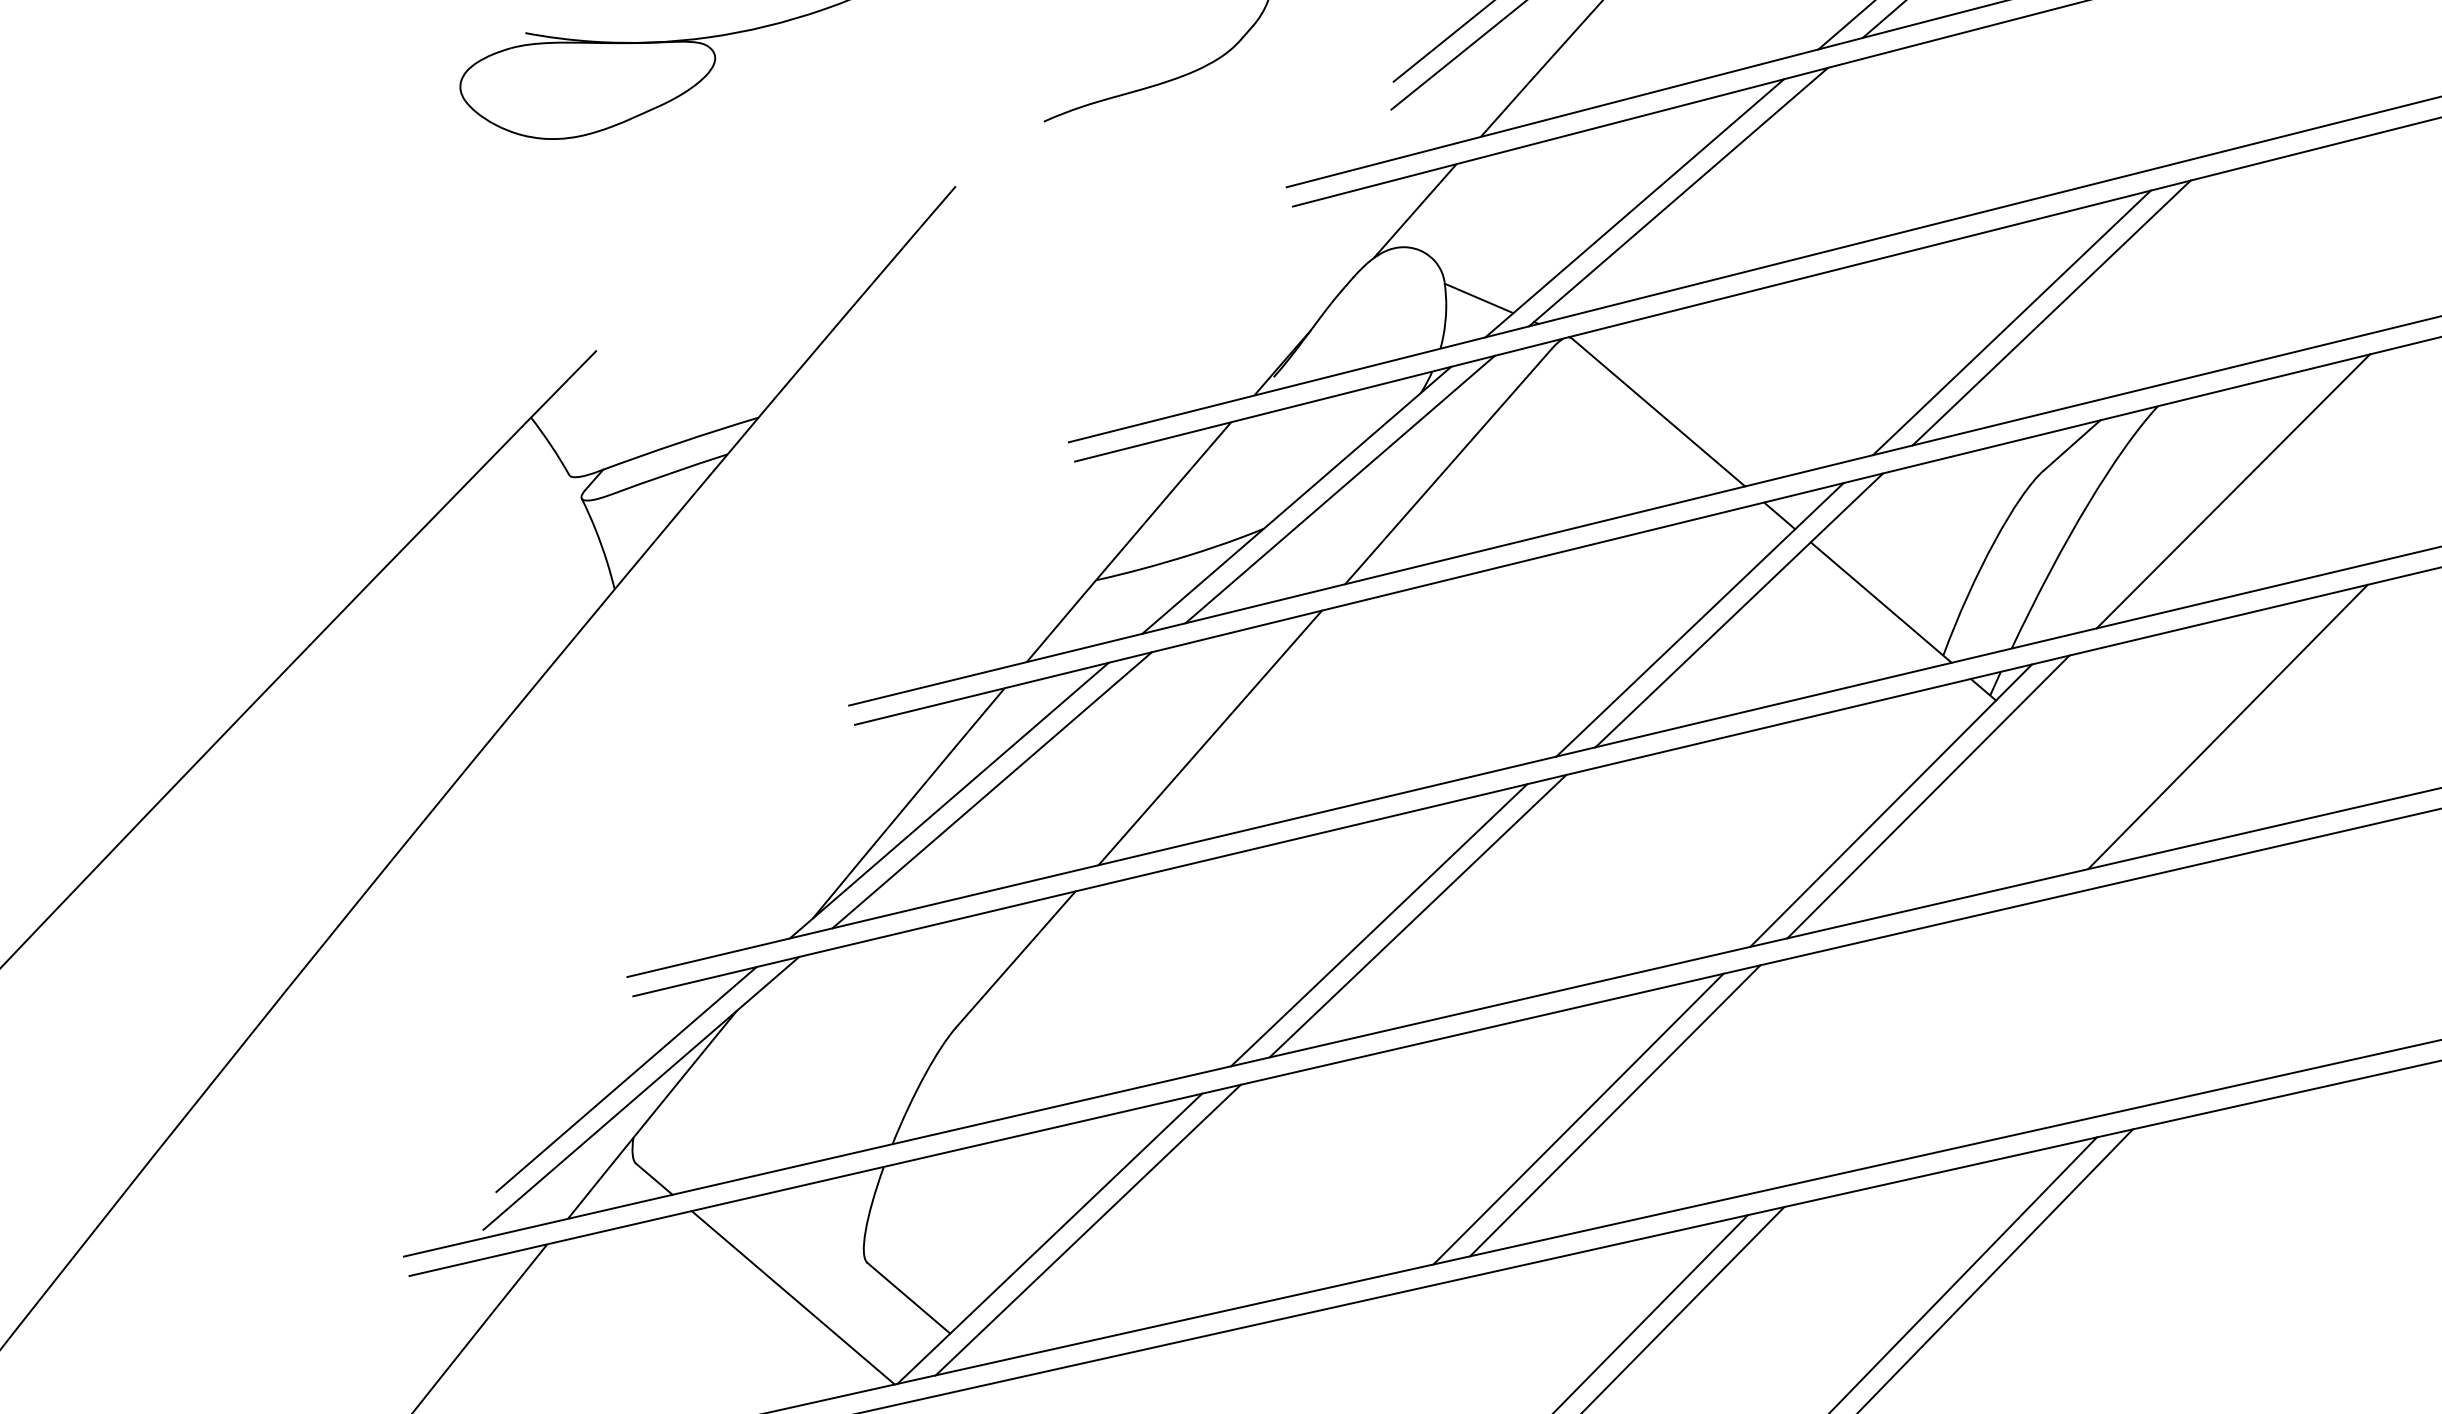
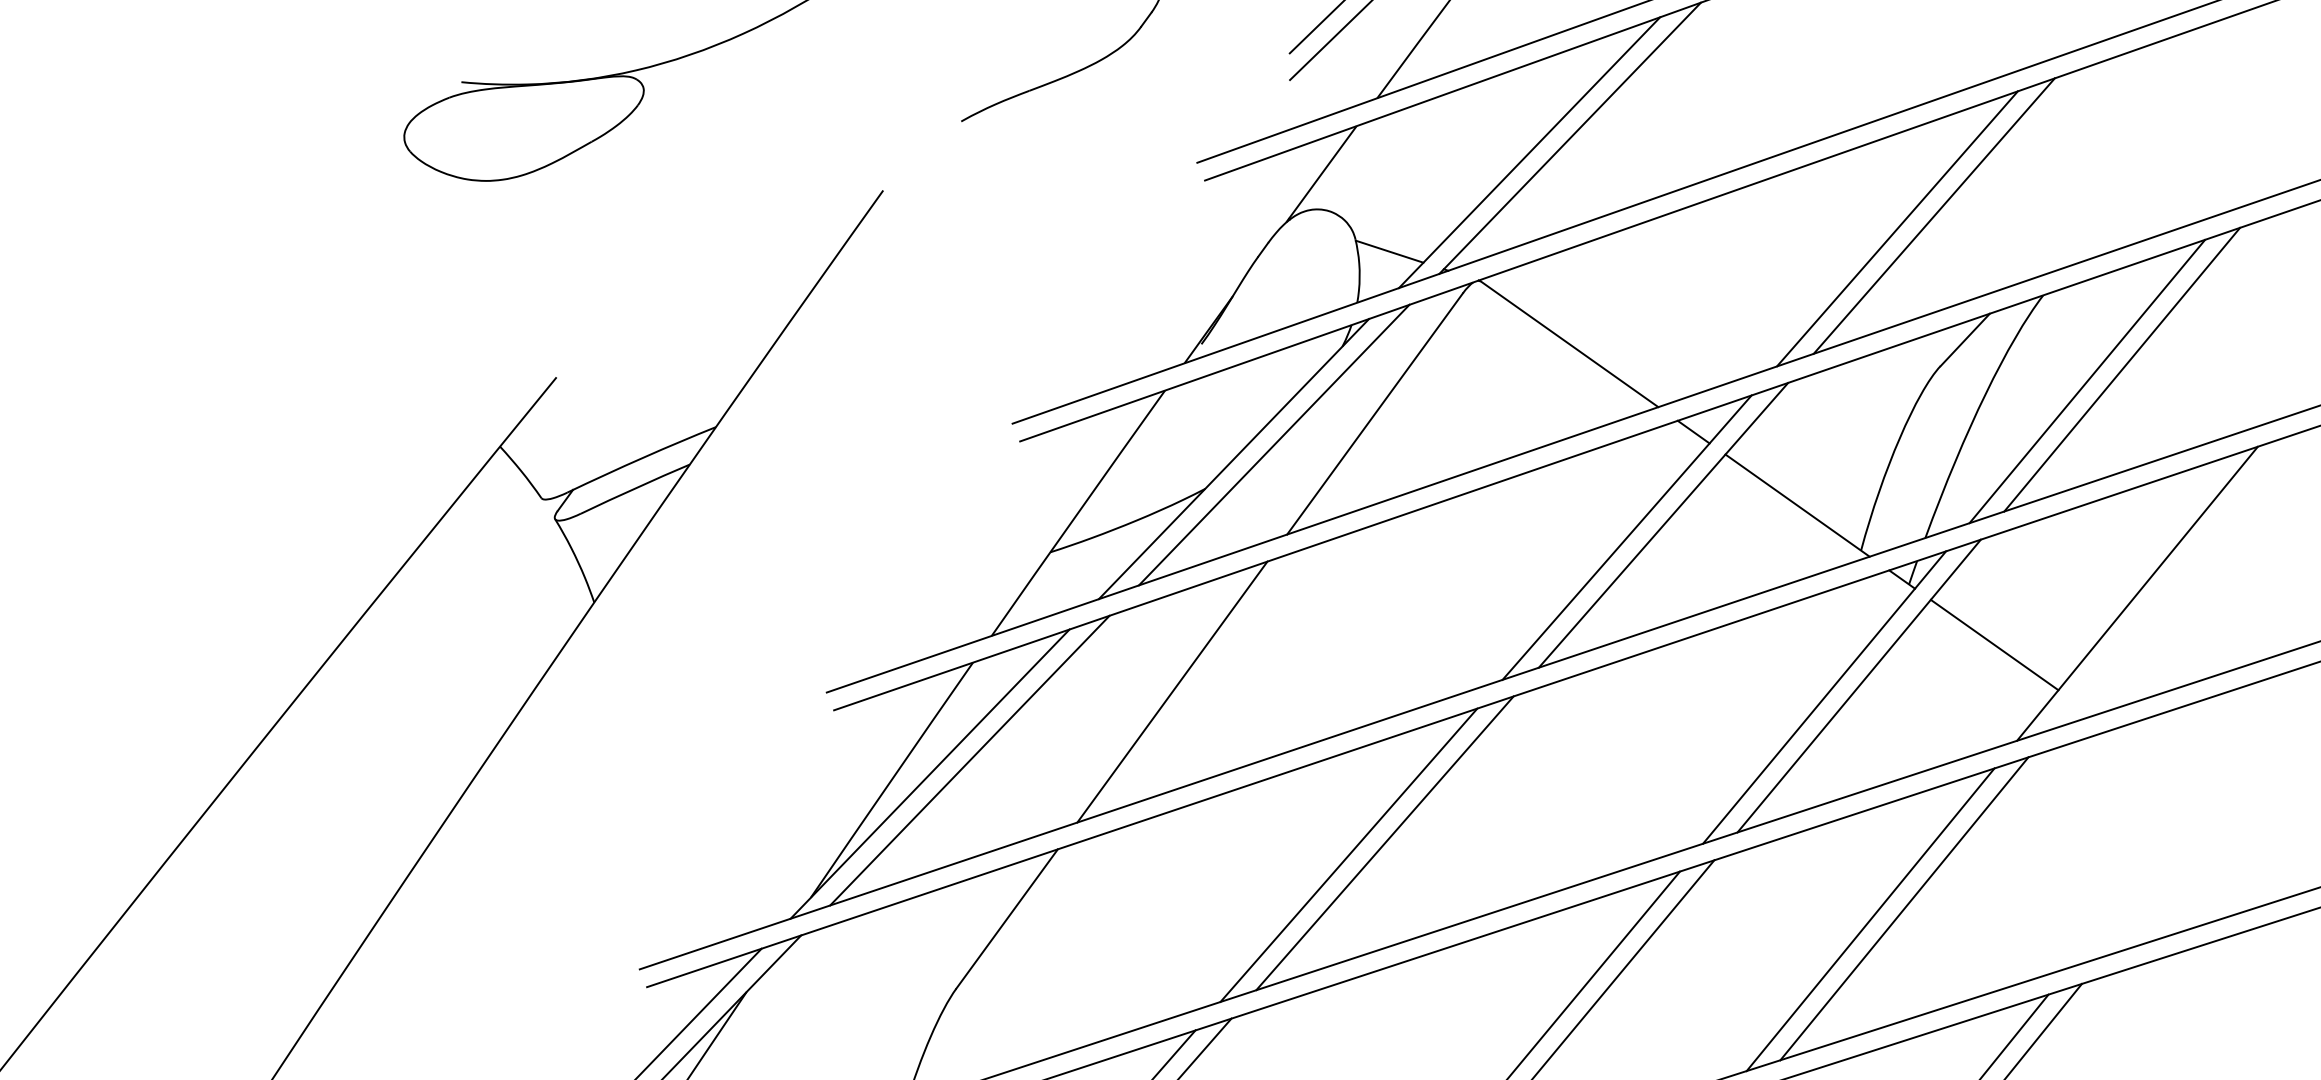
line: (2195, 500) -> (2087, 381), added
line: (2073, 766) -> (1994, 644), added
line: (1954, 1033) -> (1904, 908), added
line: (1918, 1041) -> (1870, 919), added

